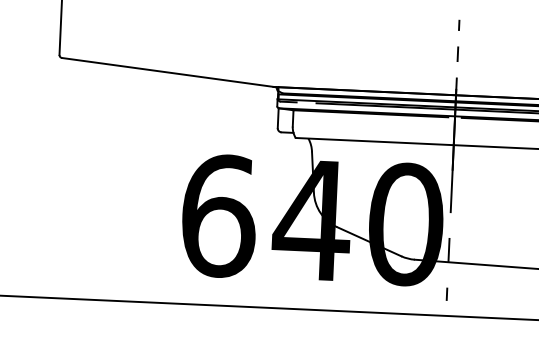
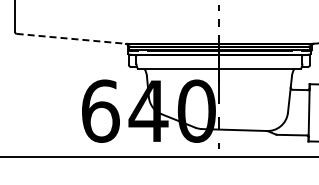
line: (170, 71) -> (72, 38), solid -> dashed

